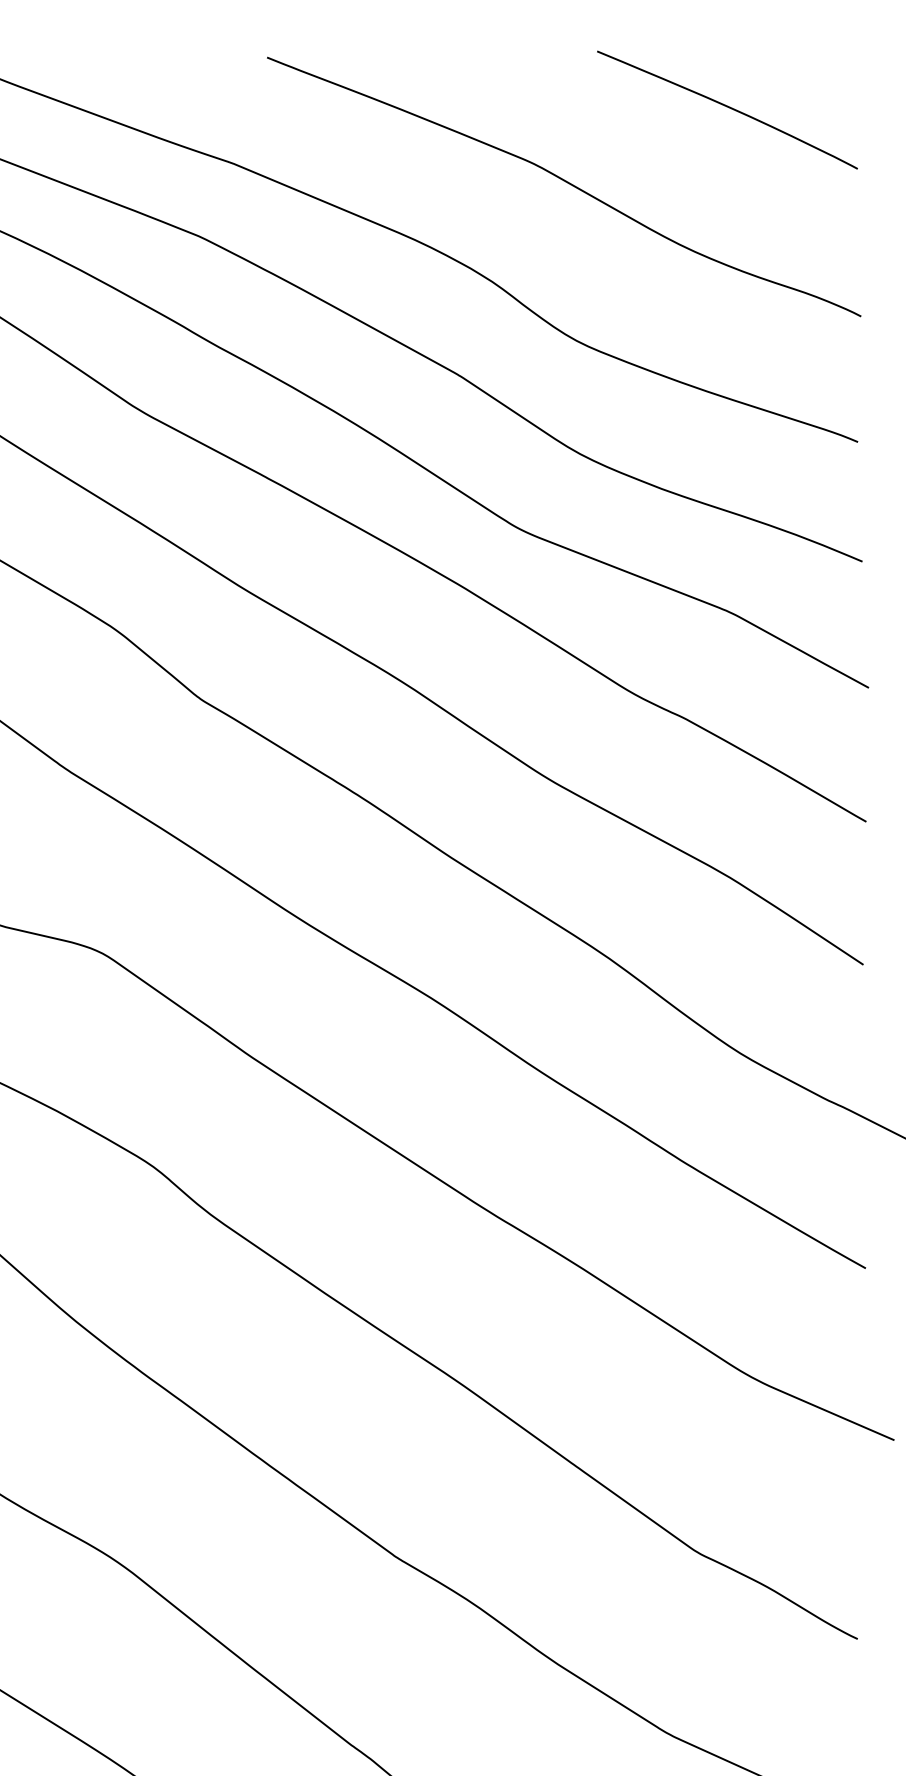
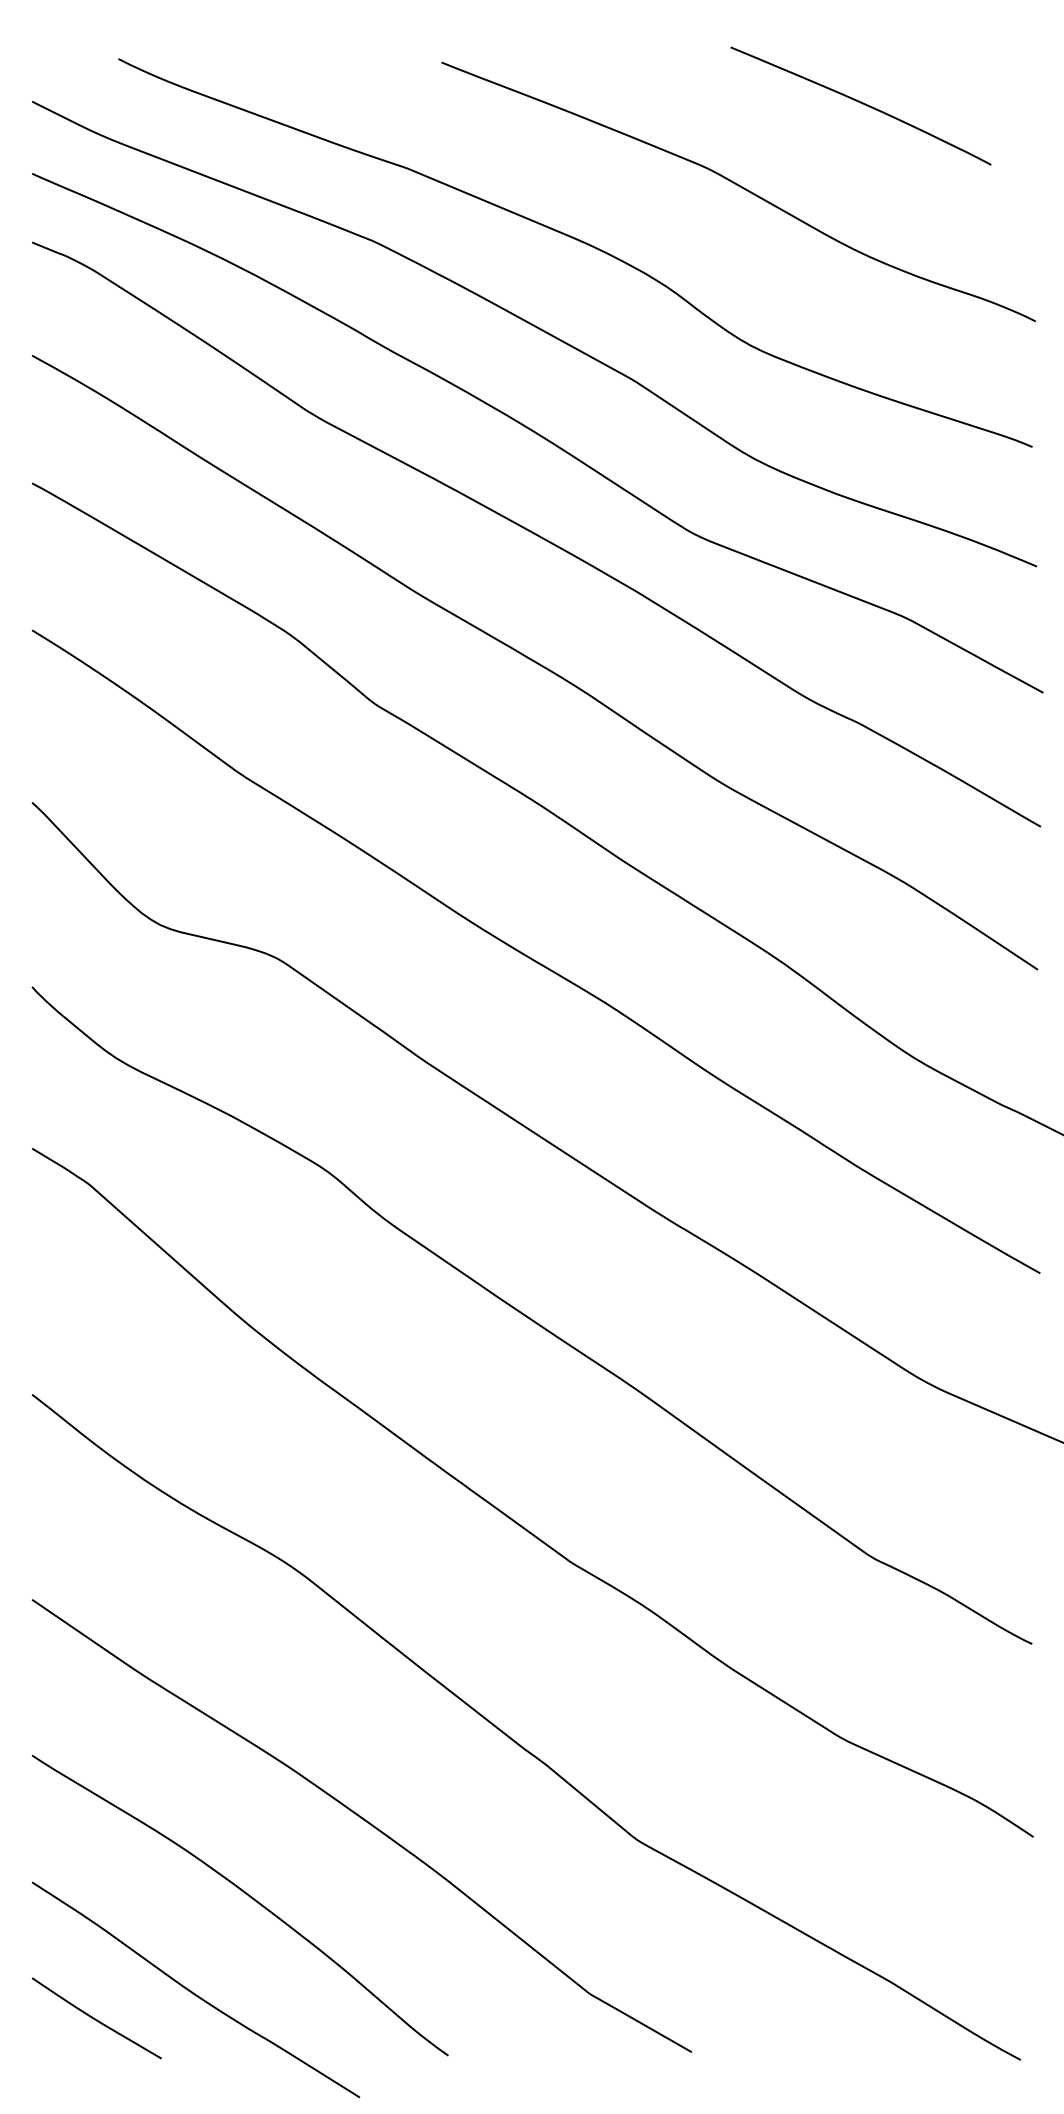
curve: (727, 107) -> (860, 103), moved

